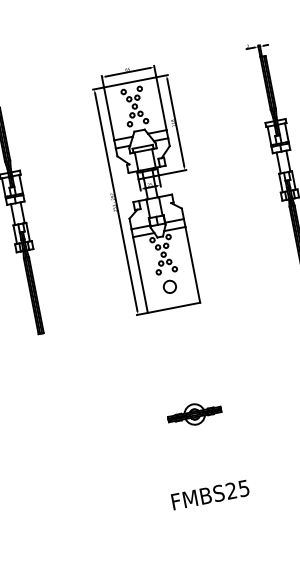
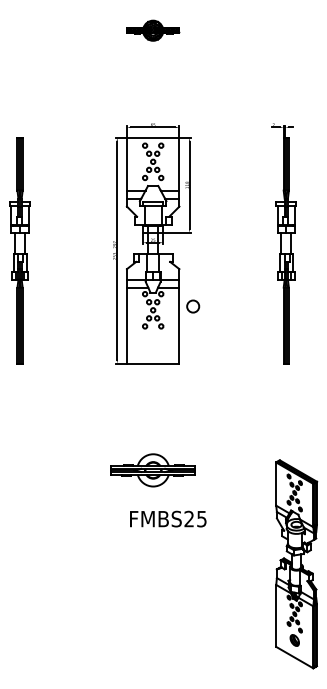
circle: (170, 286) -> (193, 306), moved
part: (194, 414) -> (152, 470), size x1.6
text: (210, 494) -> (168, 518), moved

